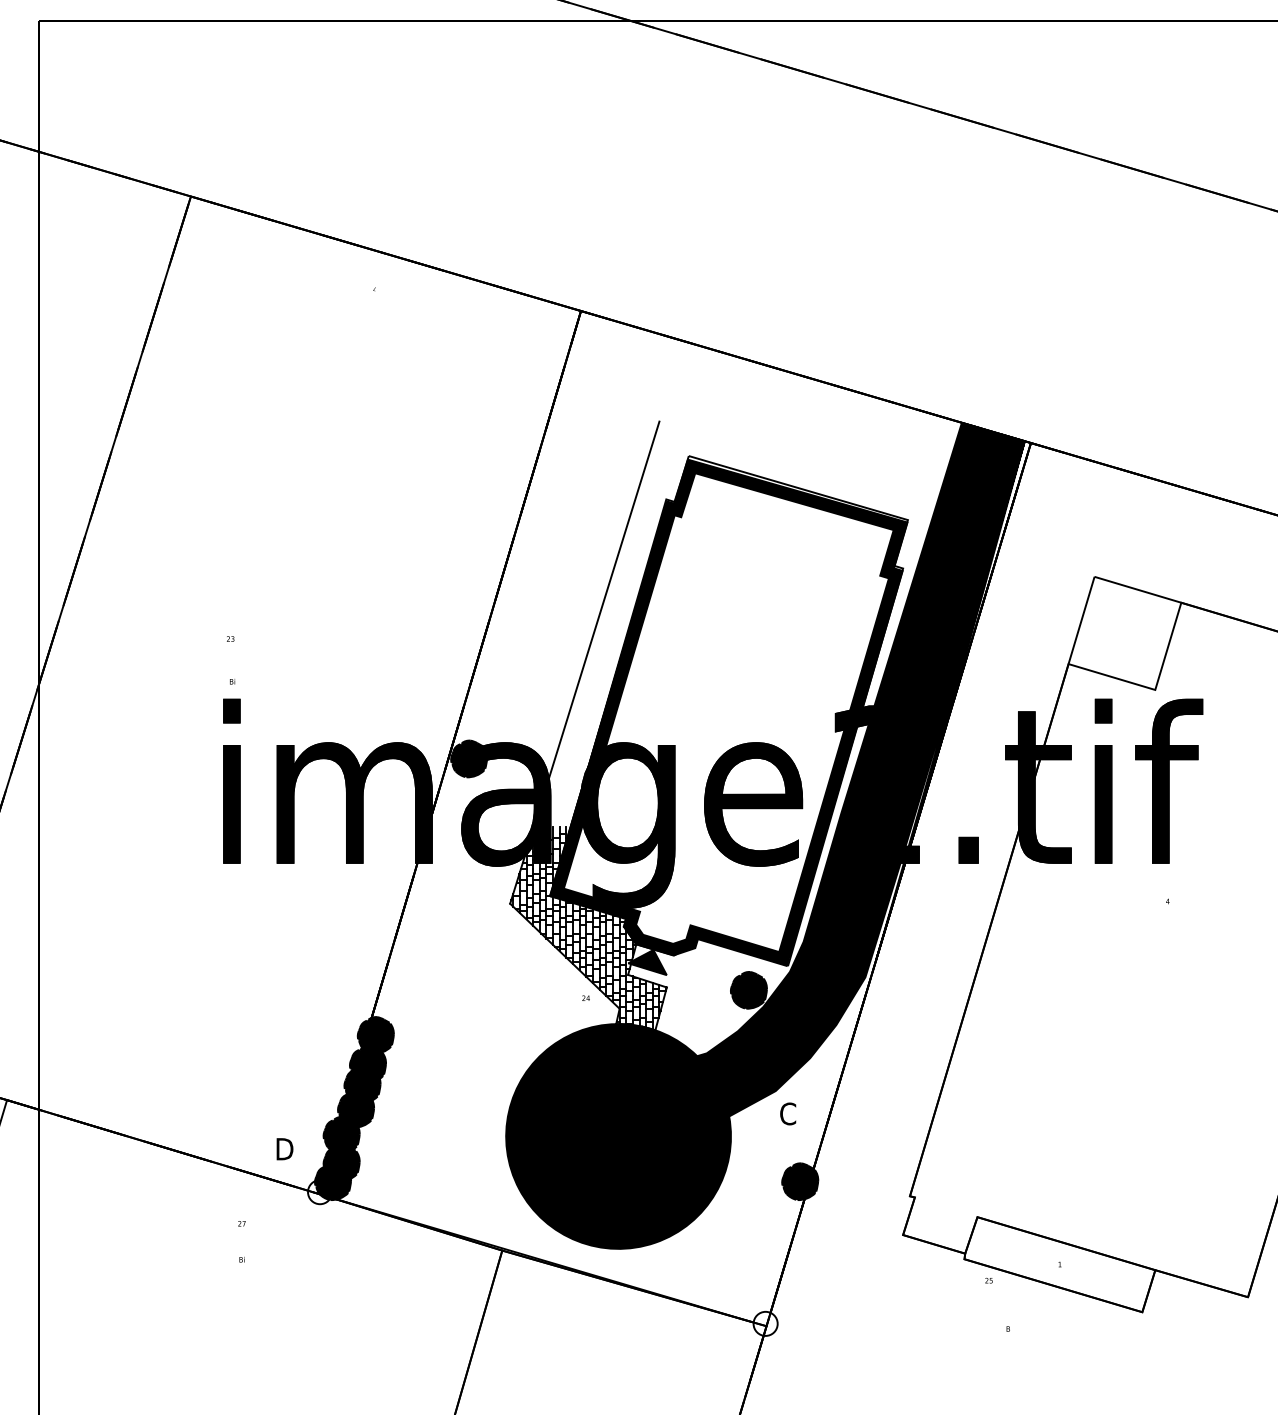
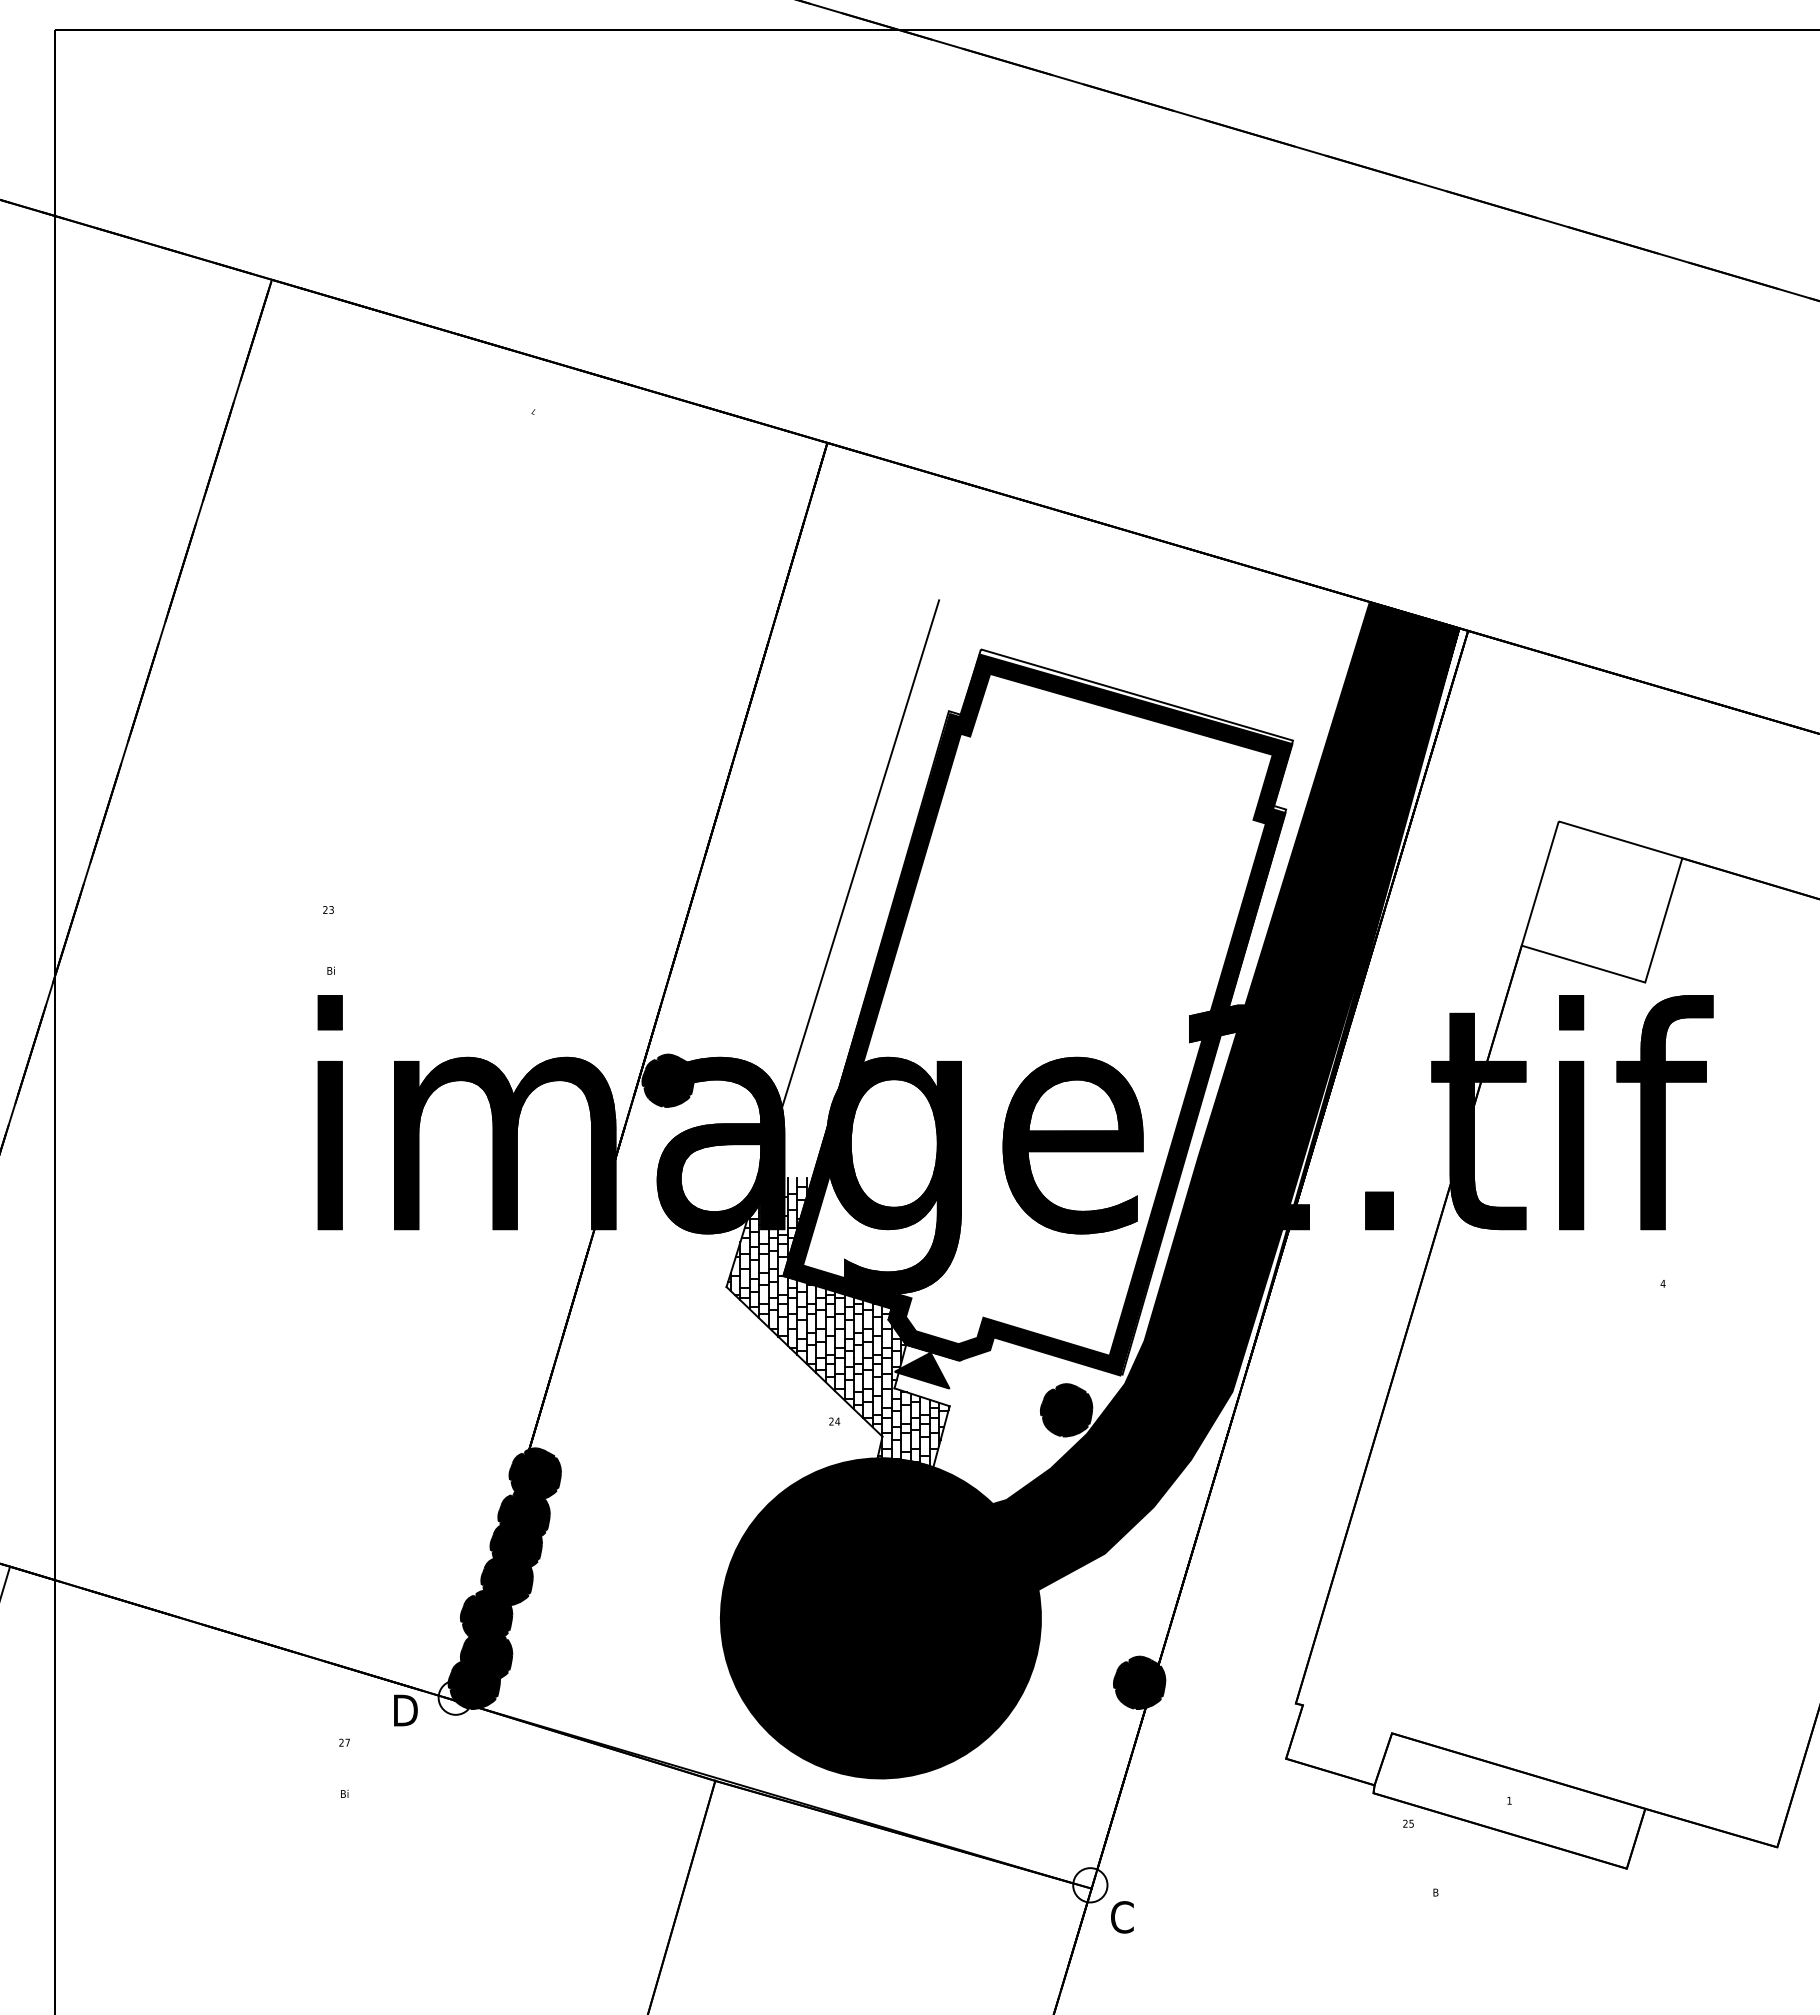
text: (788, 1114) -> (1122, 1917), moved
text: (284, 1149) -> (405, 1710), moved

